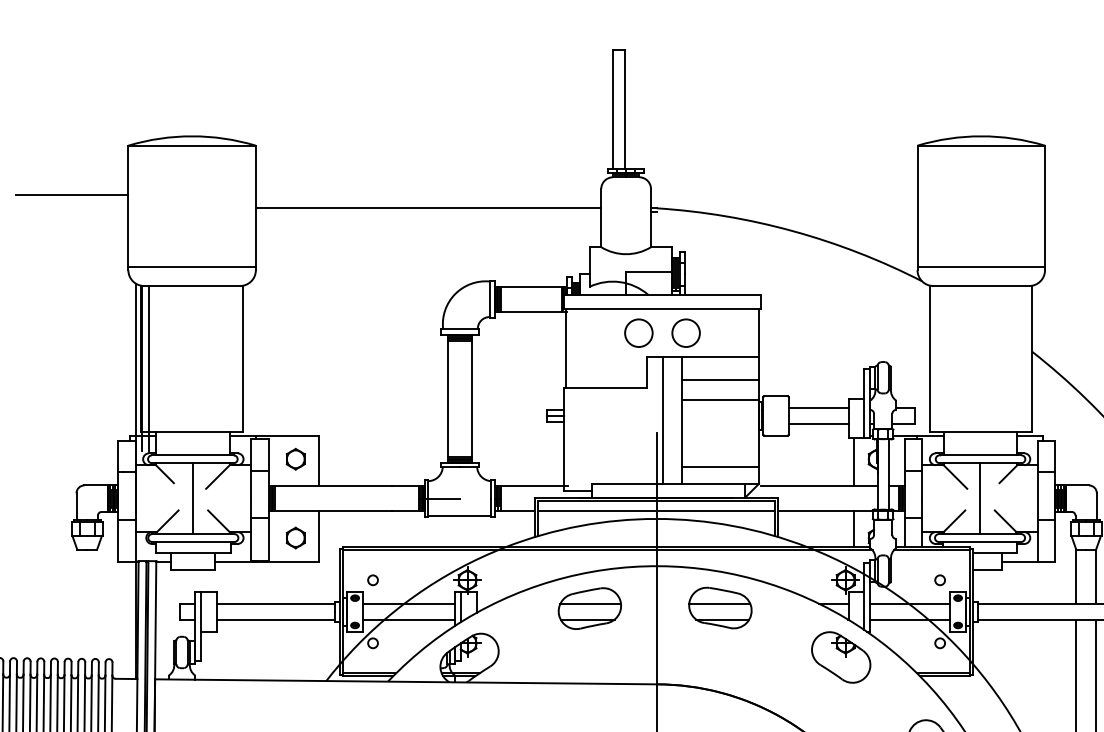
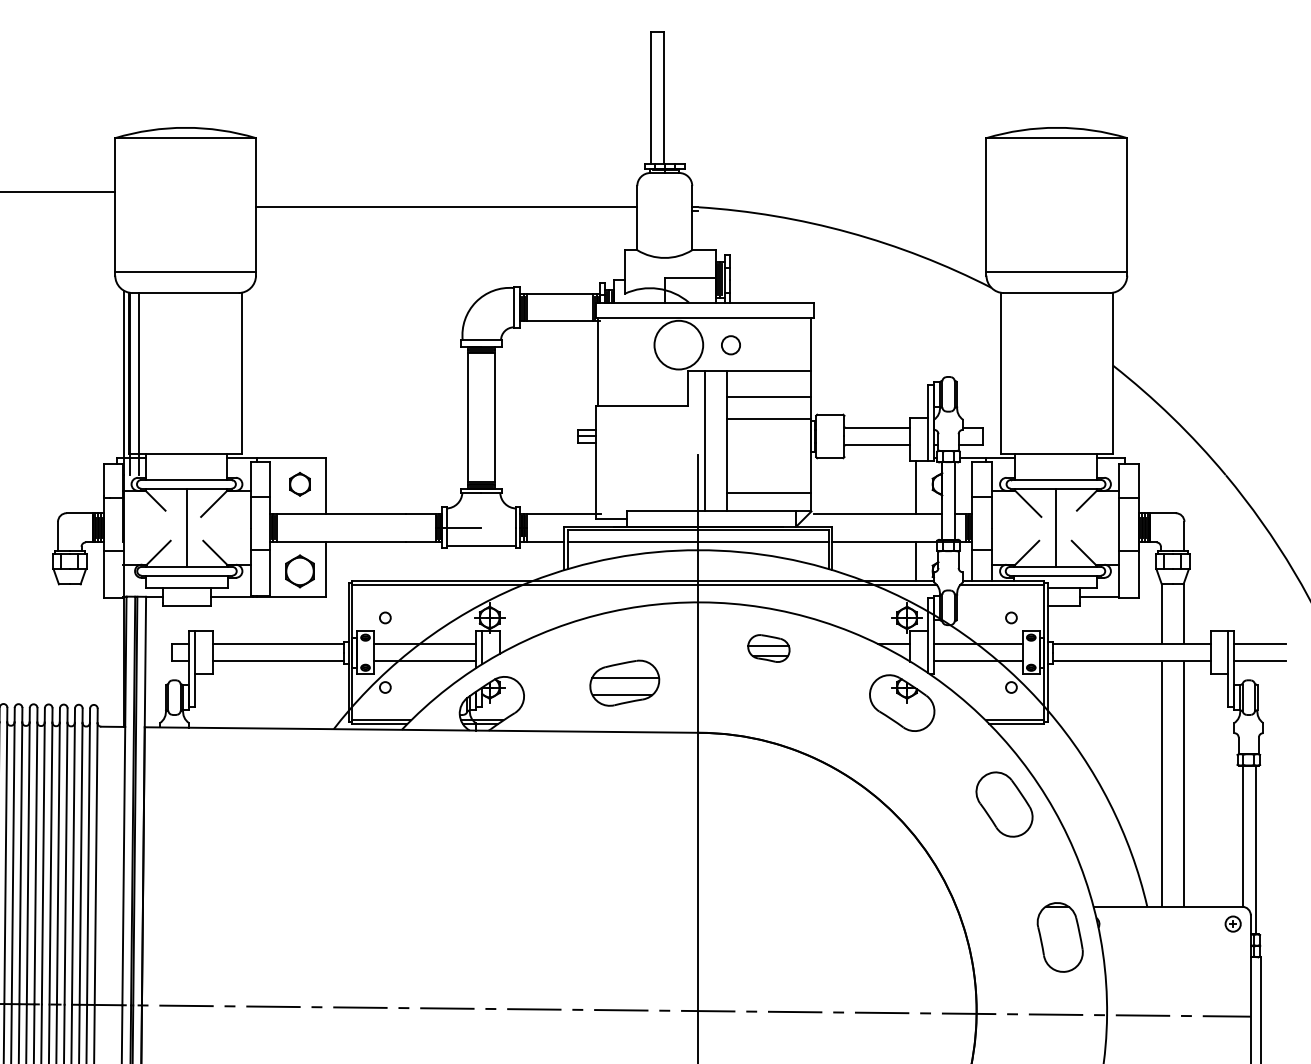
circle: (638, 332) -> (678, 344), size x1.6
circle: (685, 333) -> (730, 345), size x0.6
part: (295, 537) -> (299, 570), size x1.4
part: (589, 607) -> (624, 682), moved
part: (720, 607) -> (768, 648), size x0.6

